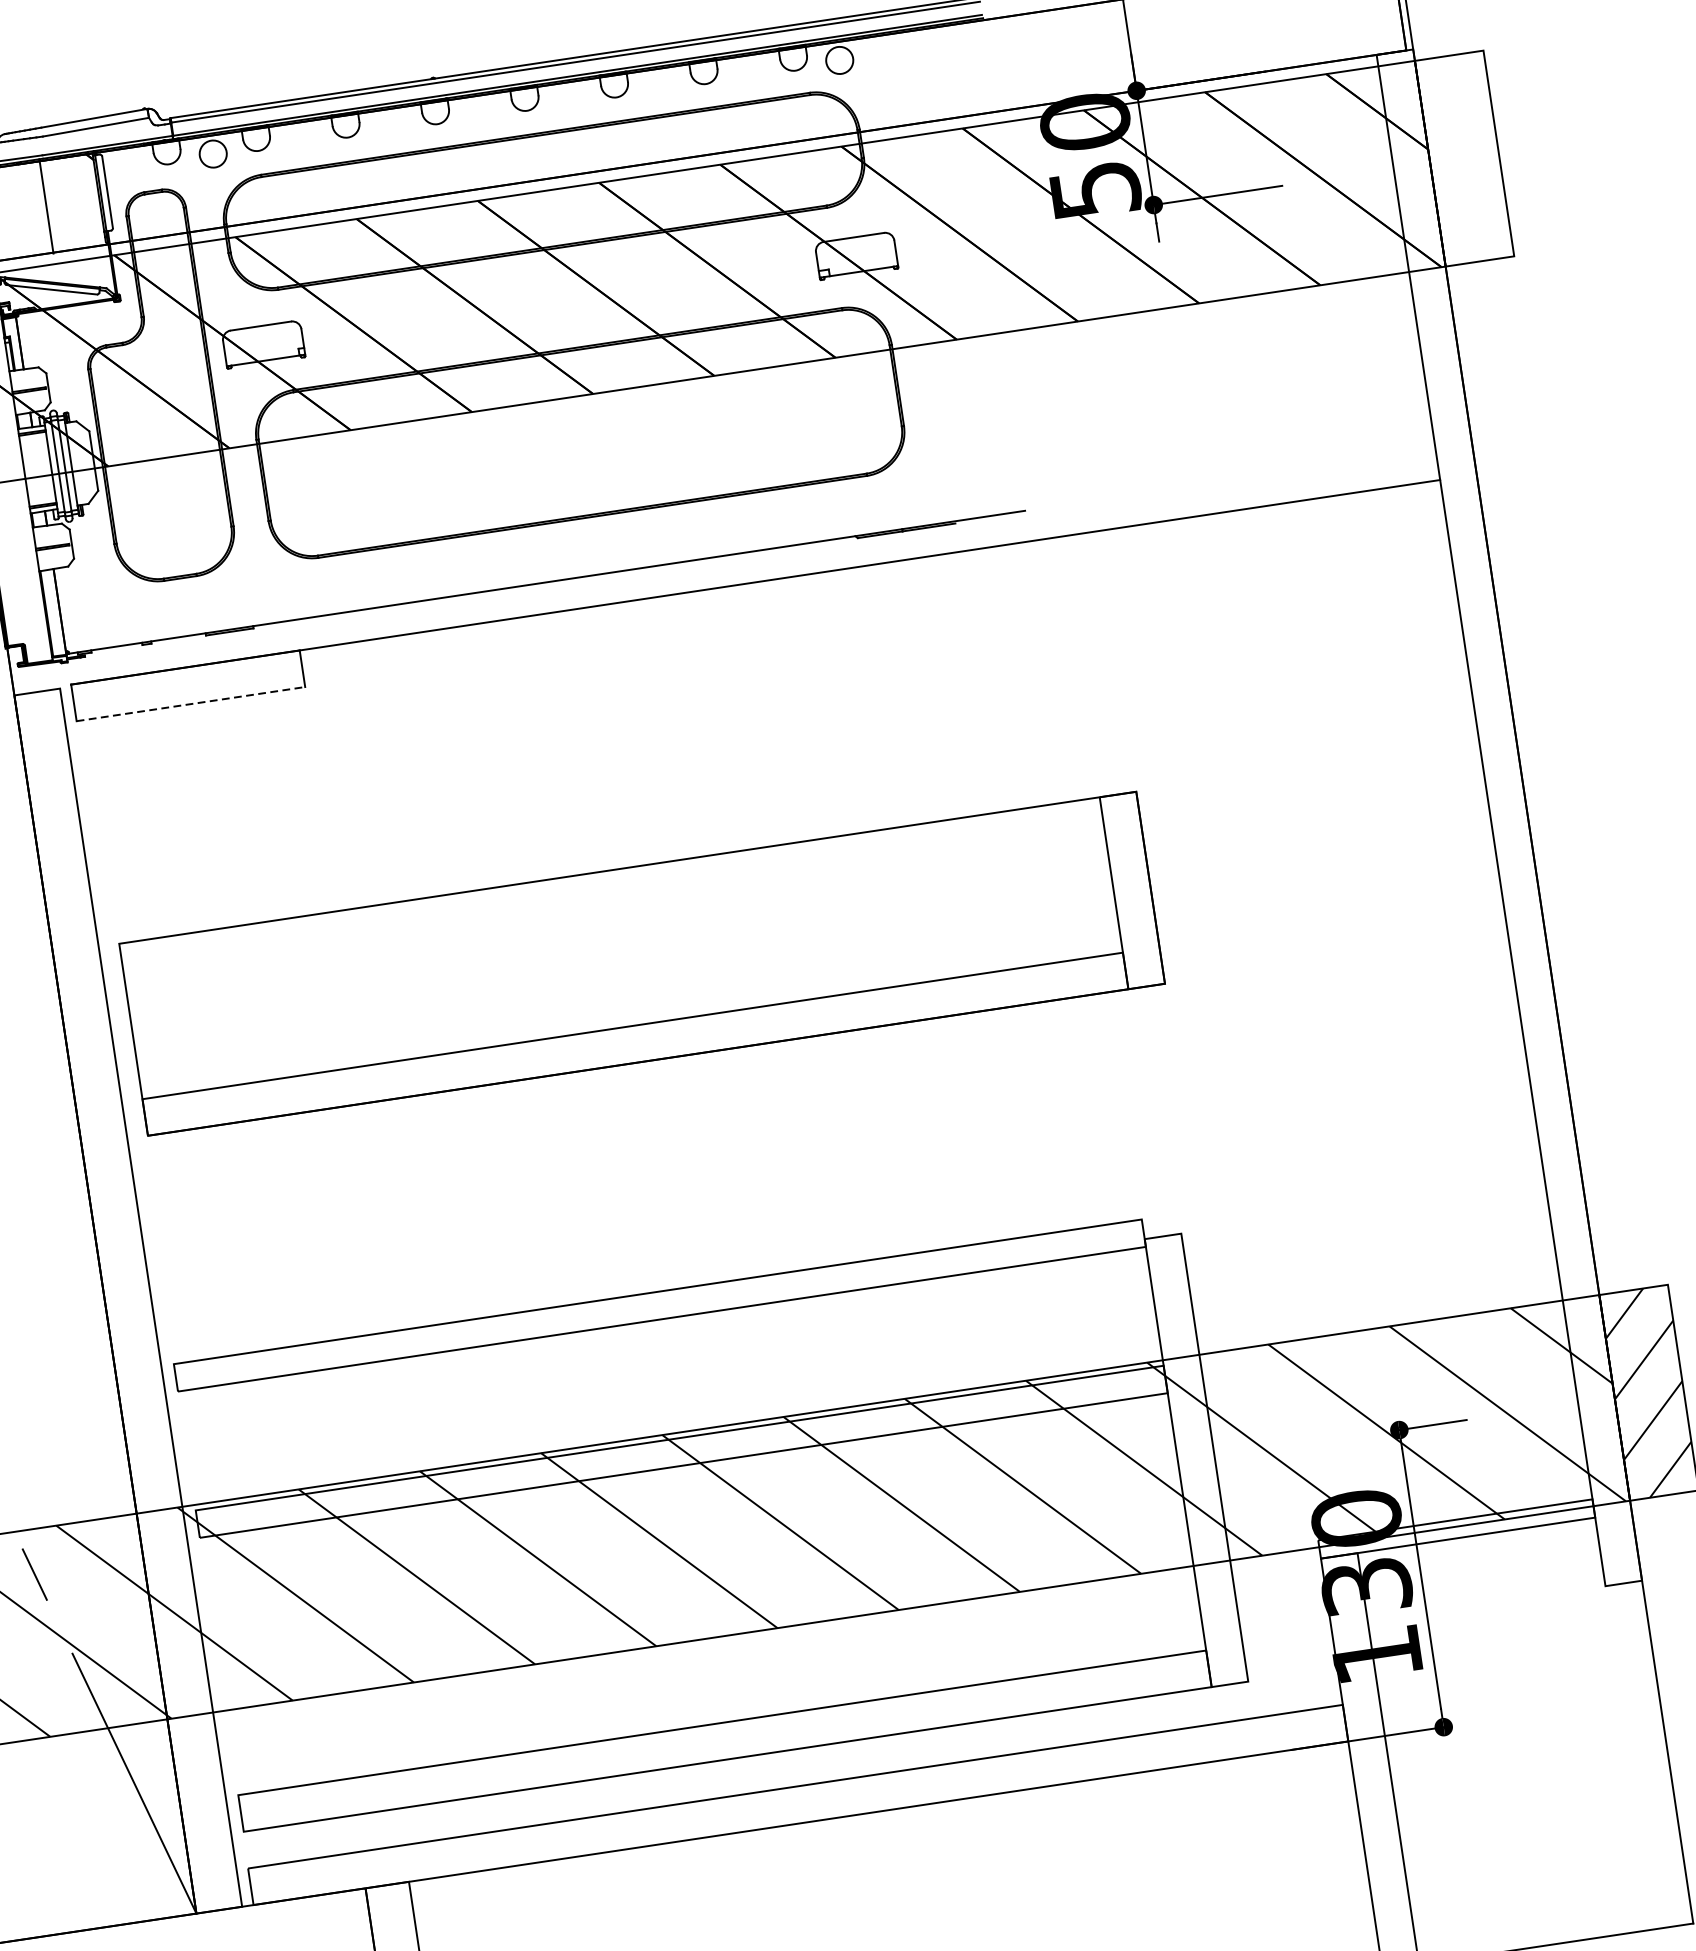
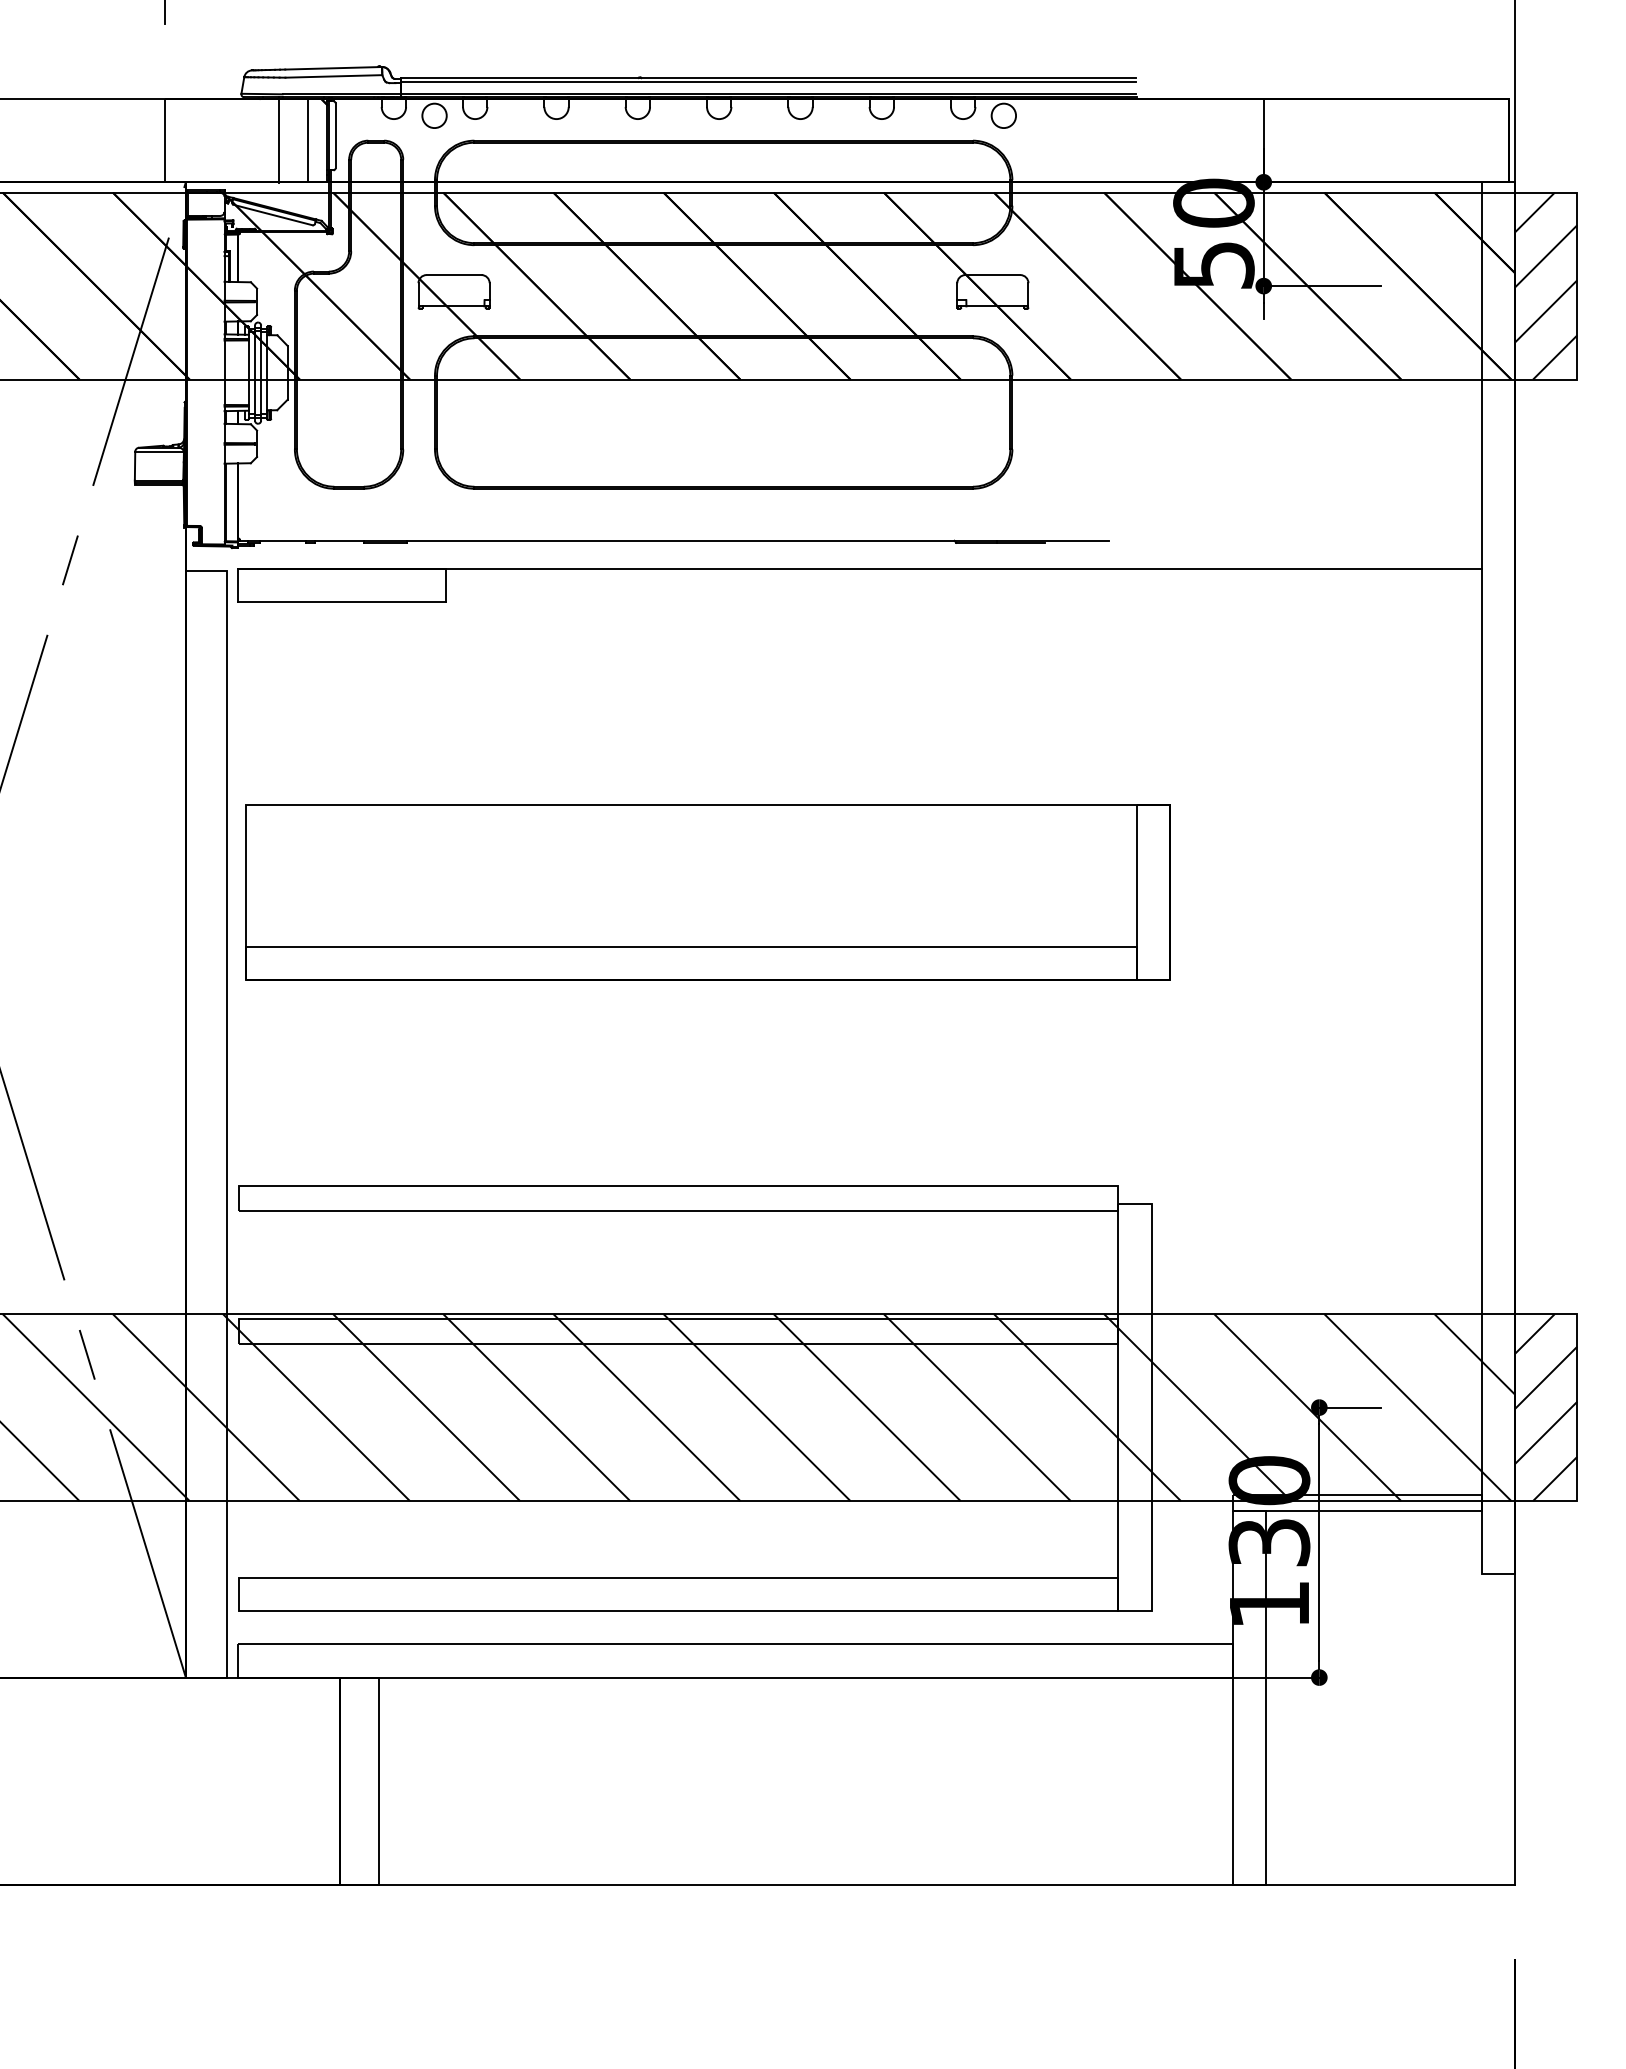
hatch: (1464, 157) -> (1546, 285), added
line: (78, 201) -> (308, 140), added
line: (190, 703) -> (341, 601), dashed -> solid

